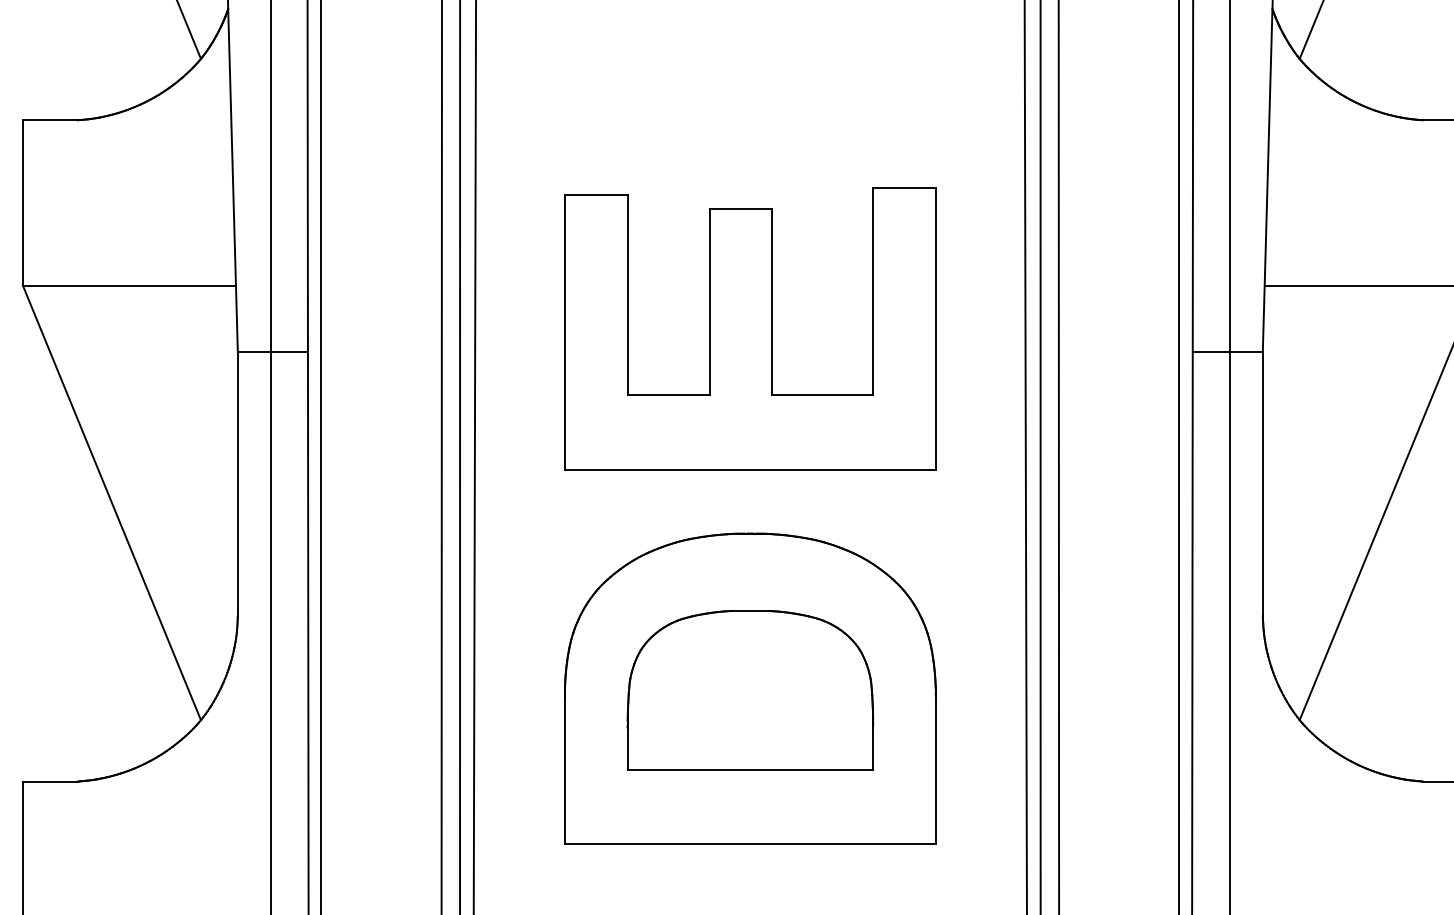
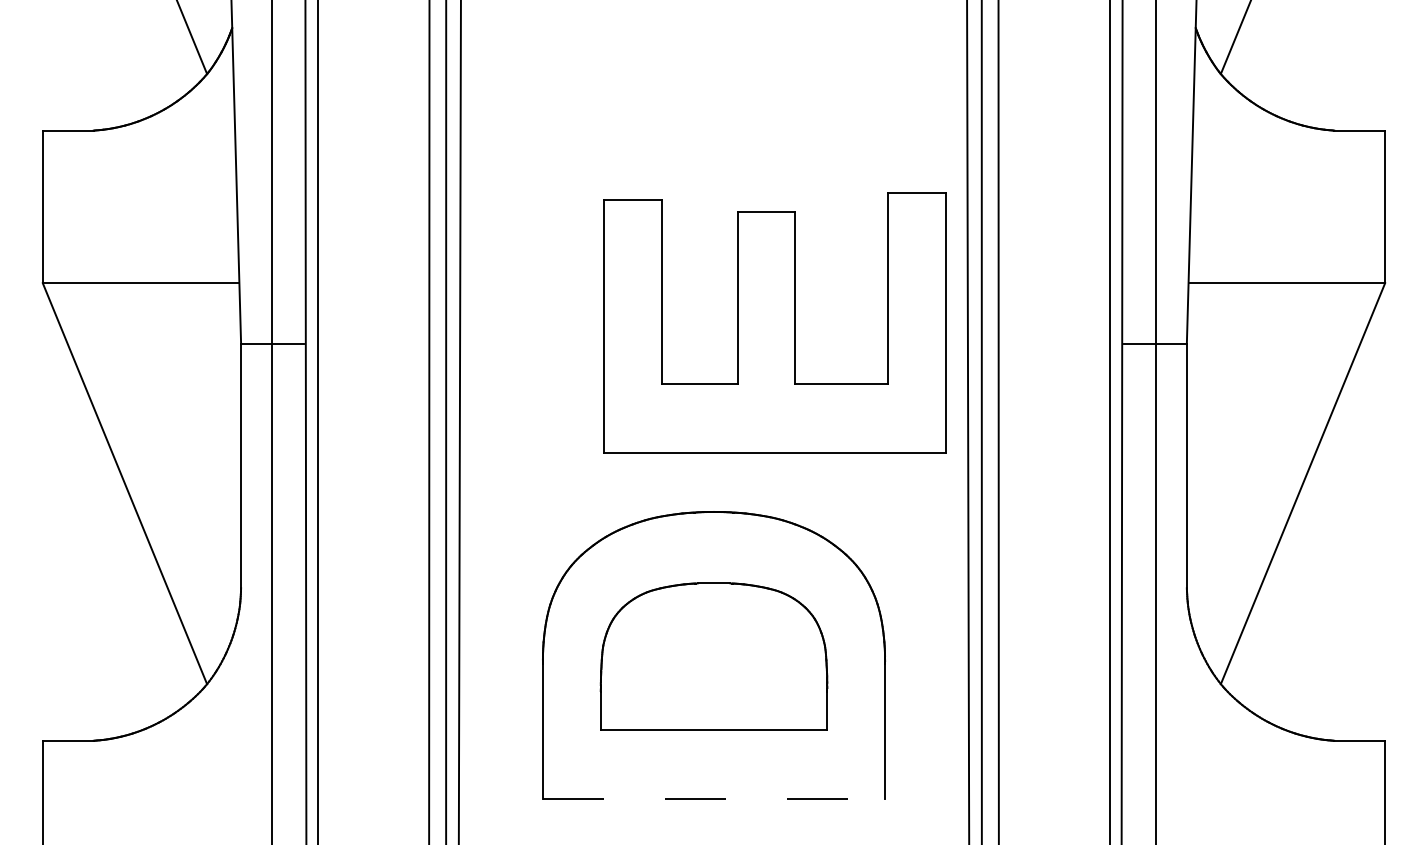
part: (749, 328) -> (774, 322), moved
line: (750, 844) -> (714, 798), solid -> dashed

